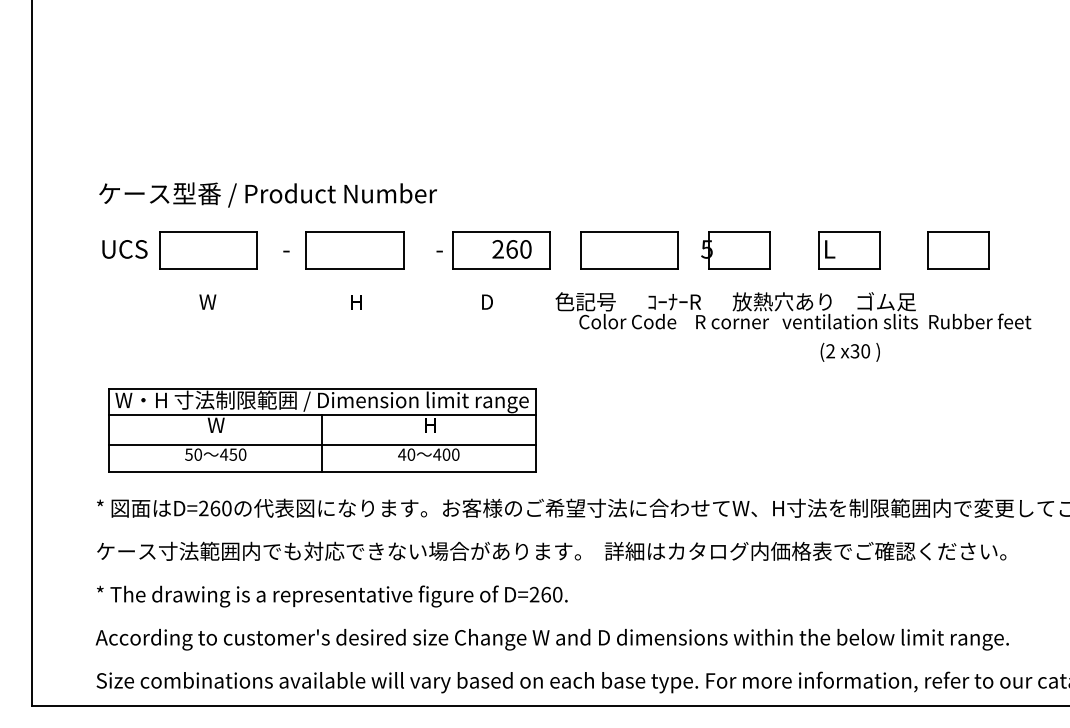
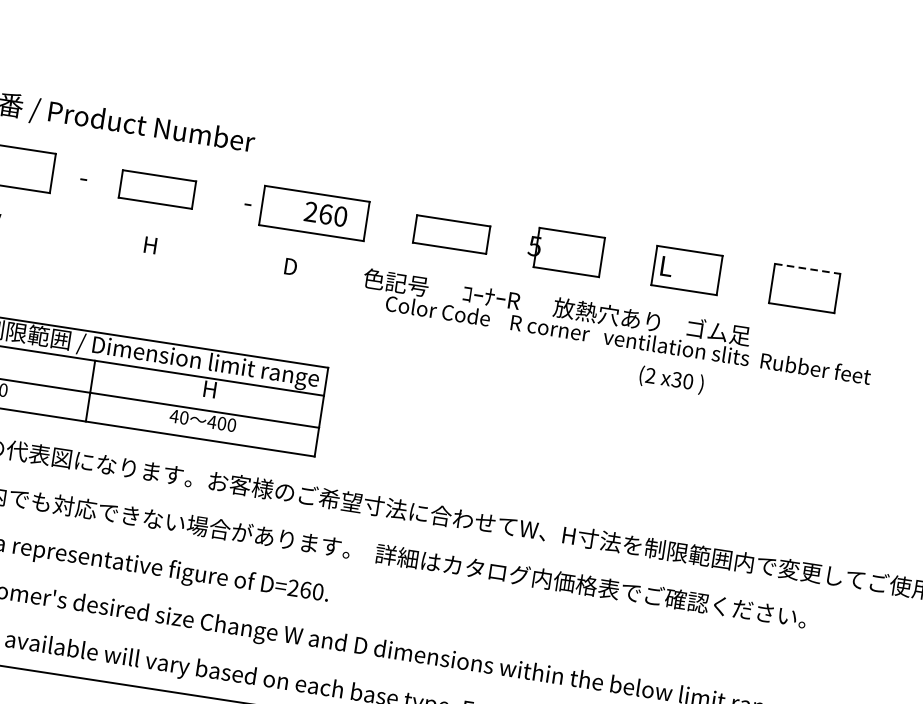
line: (959, 231) -> (808, 268), solid -> dashed
part: (354, 250) -> (156, 189), size x0.7
part: (629, 250) -> (451, 234), size x0.7

